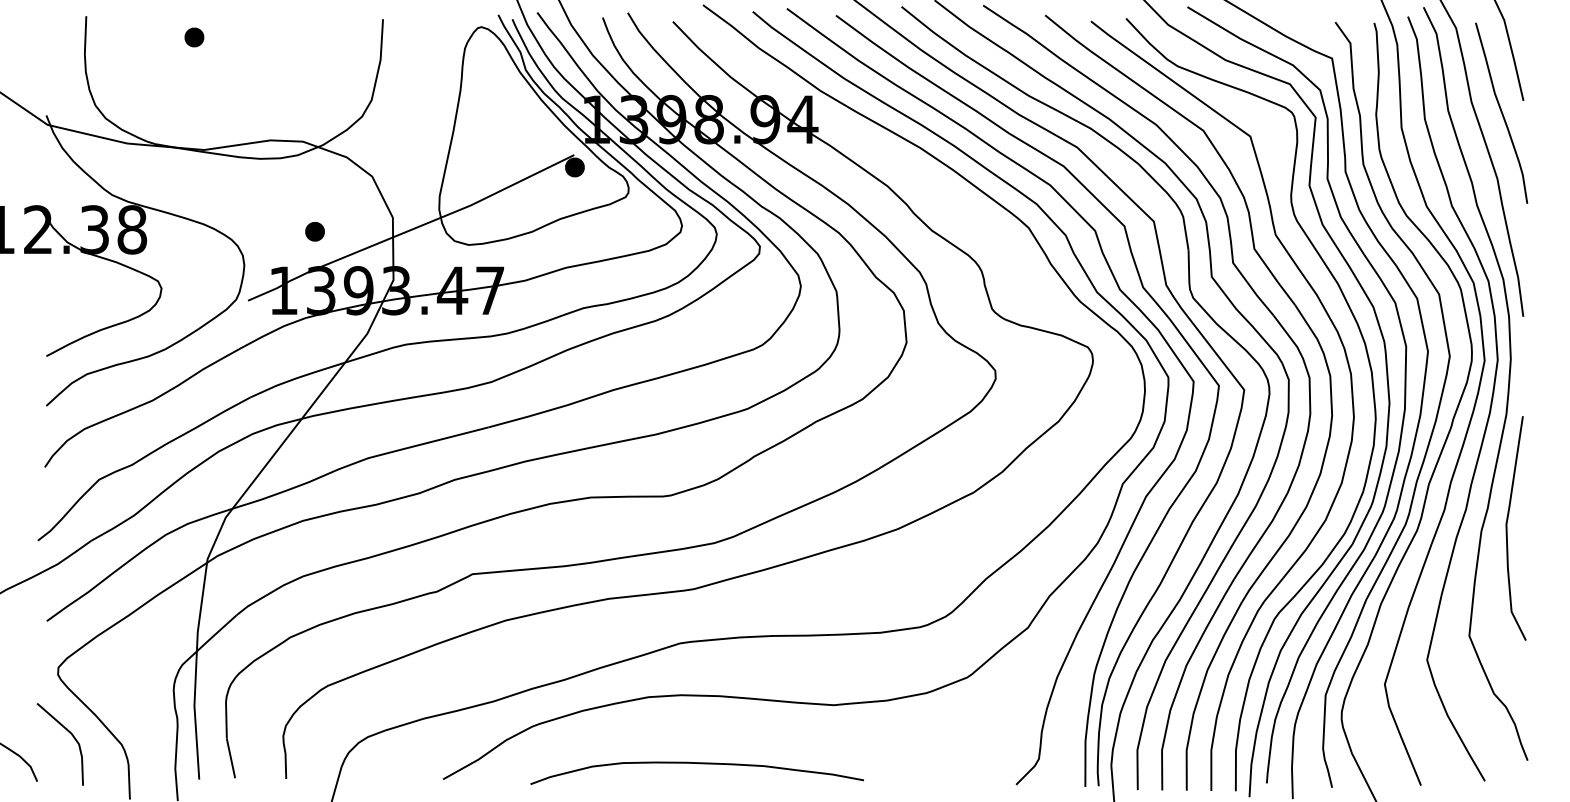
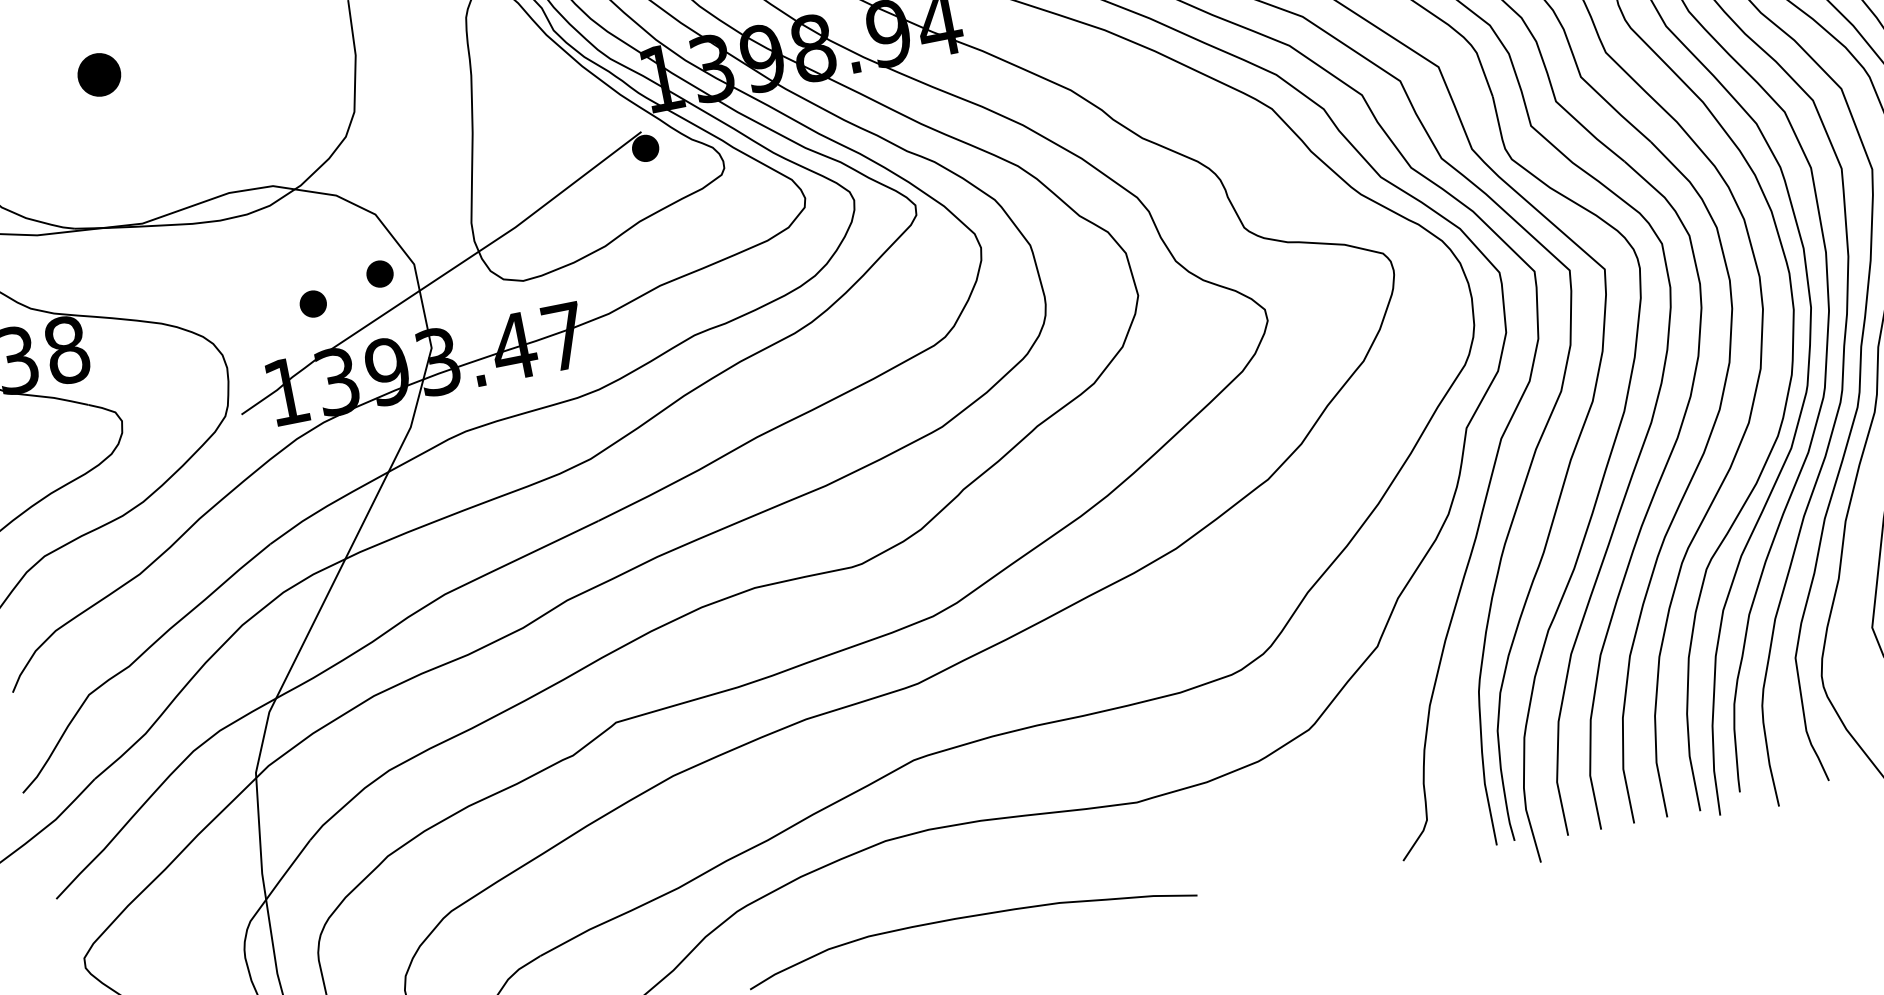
part: (194, 37) -> (99, 74), size x1.6
part: (366, 219) -> (379, 273), added

